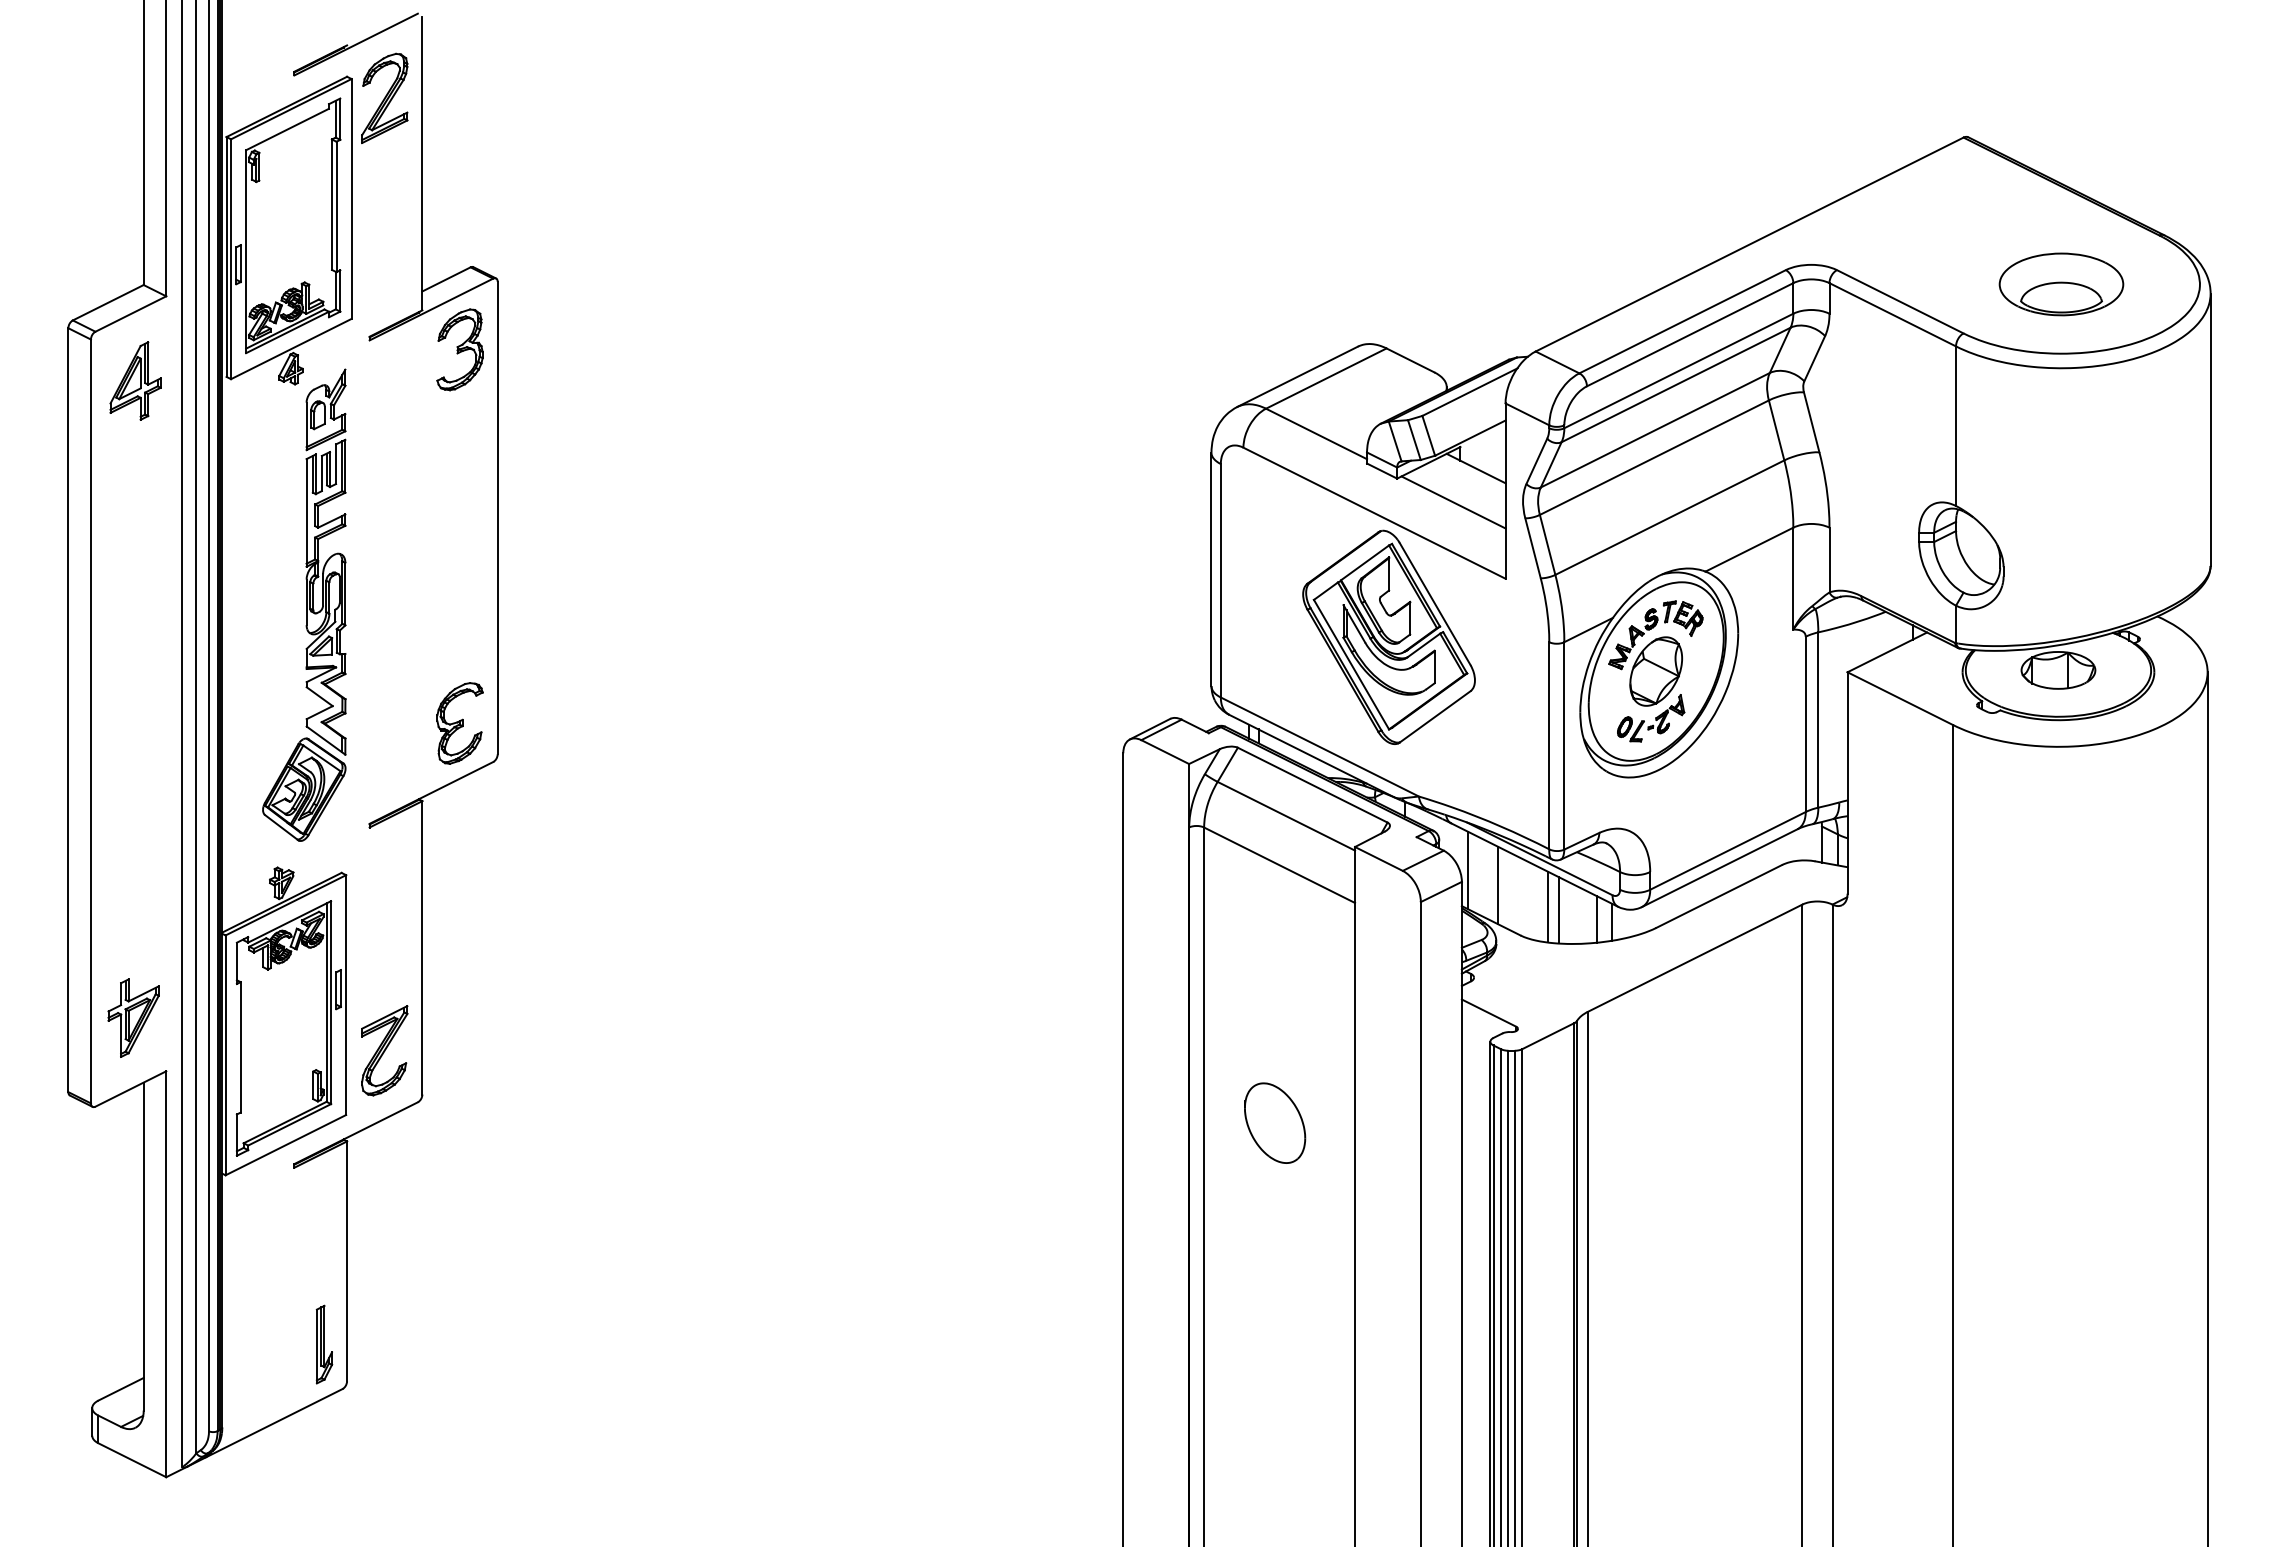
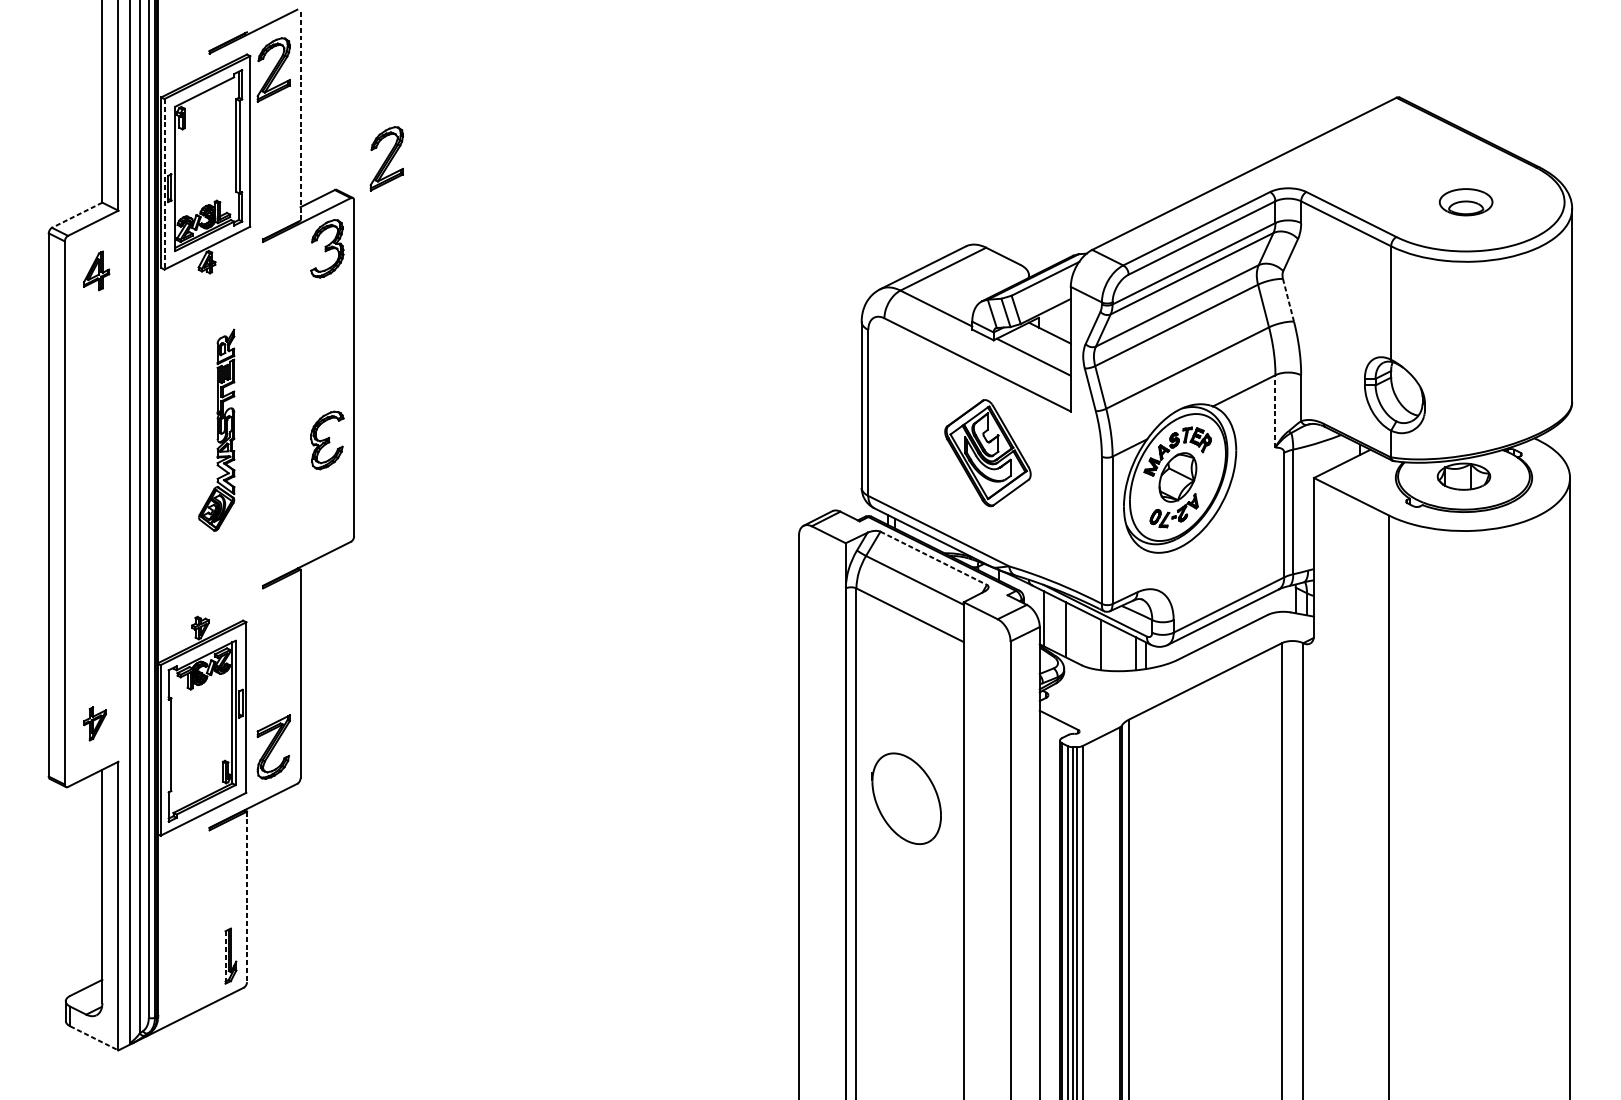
line: (422, 163) -> (300, 116), solid -> dashed
part: (543, 222) -> (386, 158), added
line: (231, 259) -> (164, 184), solid -> dashed
part: (2061, 284) -> (1466, 202), size x0.6
line: (108, 302) -> (77, 215), solid -> dashed
part: (135, 380) -> (96, 270), size x0.7
line: (1811, 422) -> (1288, 300), solid -> dashed
line: (1793, 578) -> (1275, 411), solid -> dashed
part: (304, 604) -> (216, 429), size x0.6
part: (1388, 636) -> (987, 452), size x0.7
part: (459, 723) -> (326, 440), moved
line: (1312, 785) -> (933, 558), solid -> dashed
line: (1559, 910) -> (1109, 647), removed
part: (133, 1017) -> (95, 723), size x0.6
part: (1275, 1122) -> (907, 798), size x1.6
line: (347, 1261) -> (247, 897), solid -> dashed
line: (316, 1346) -> (225, 957), solid -> dashed
line: (132, 1460) -> (94, 1038), solid -> dashed

